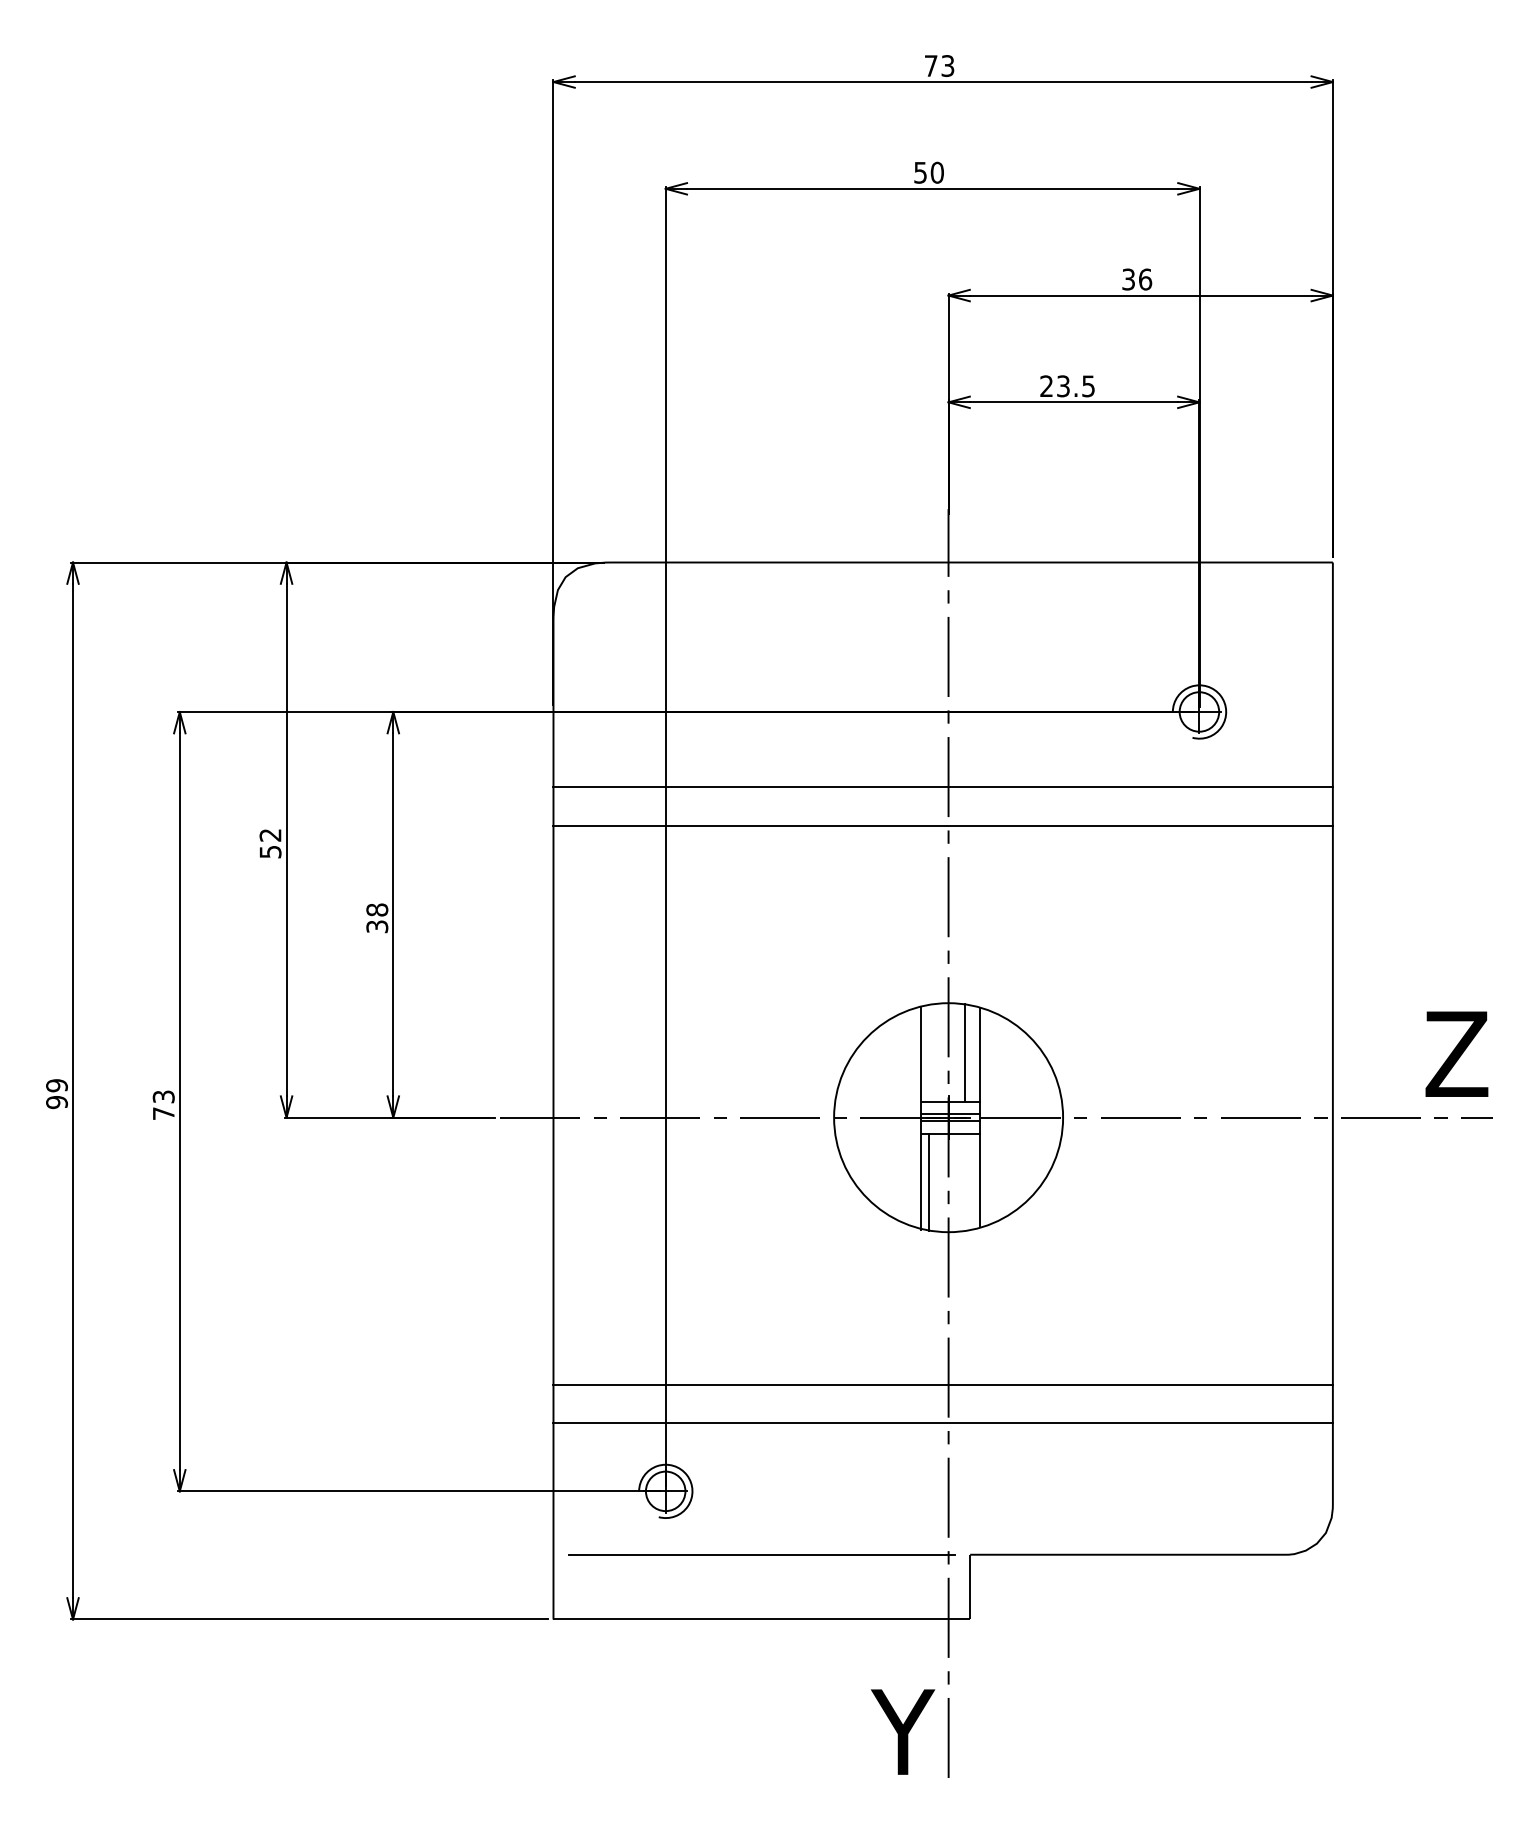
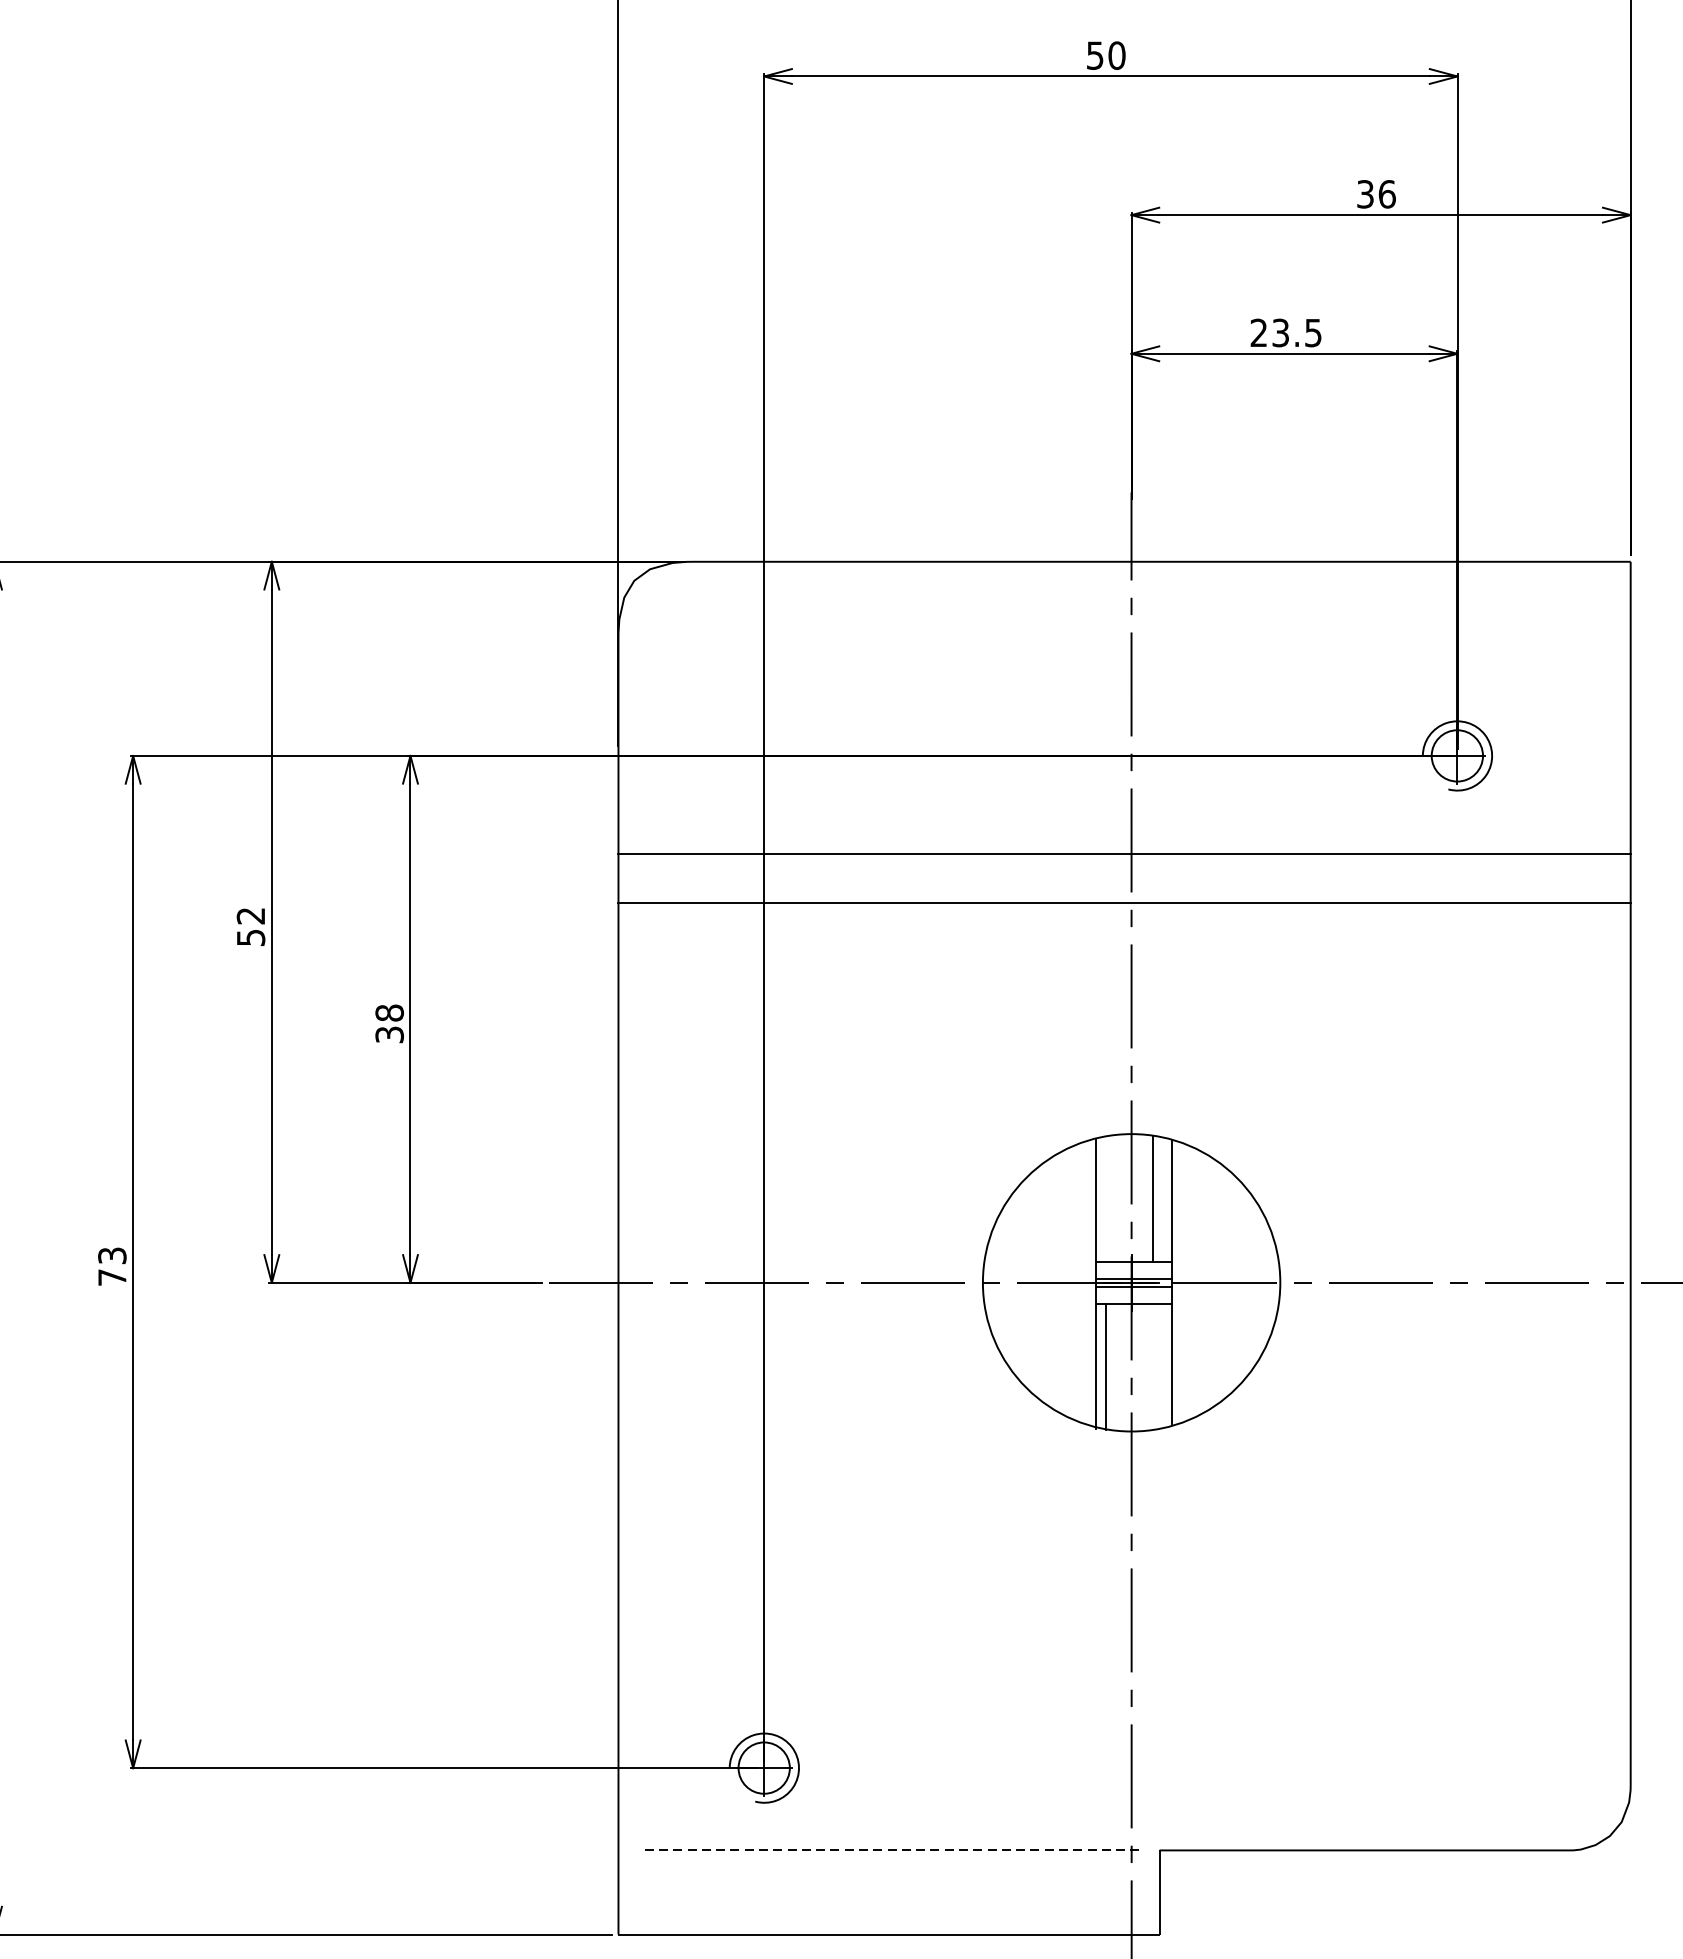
line: (942, 1384) -> (1123, 1629), removed
line: (942, 1423) -> (1123, 1679), removed
line: (761, 1554) -> (888, 1850), solid -> dashed

